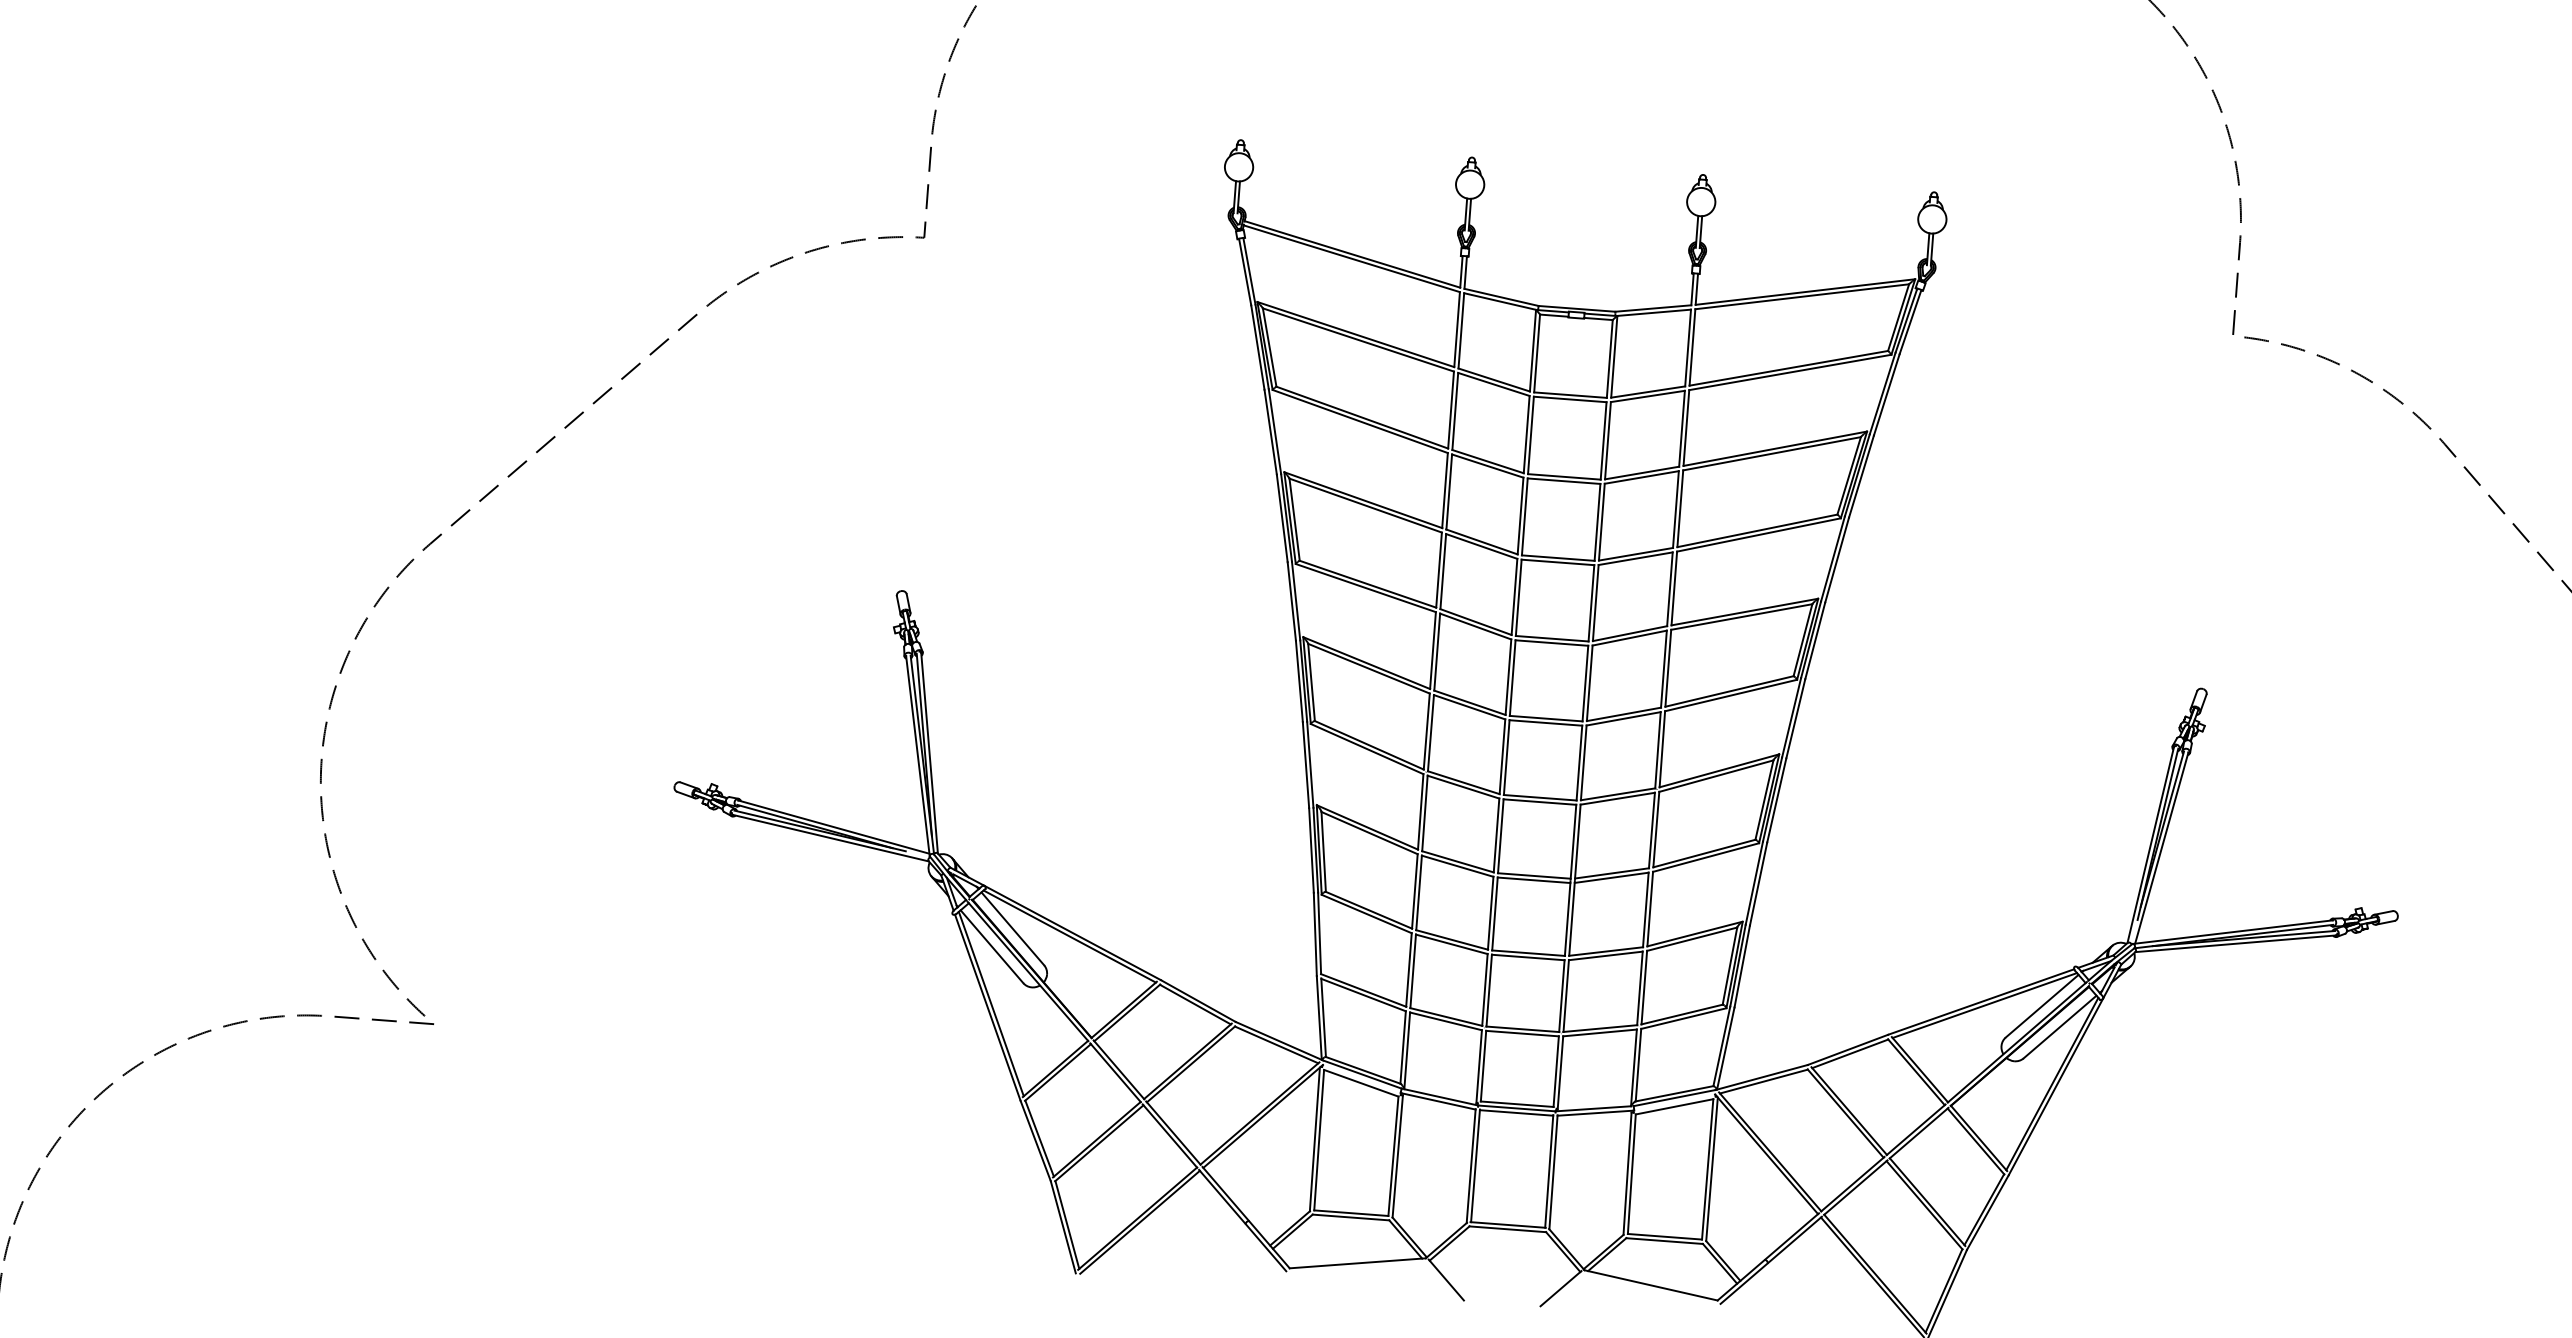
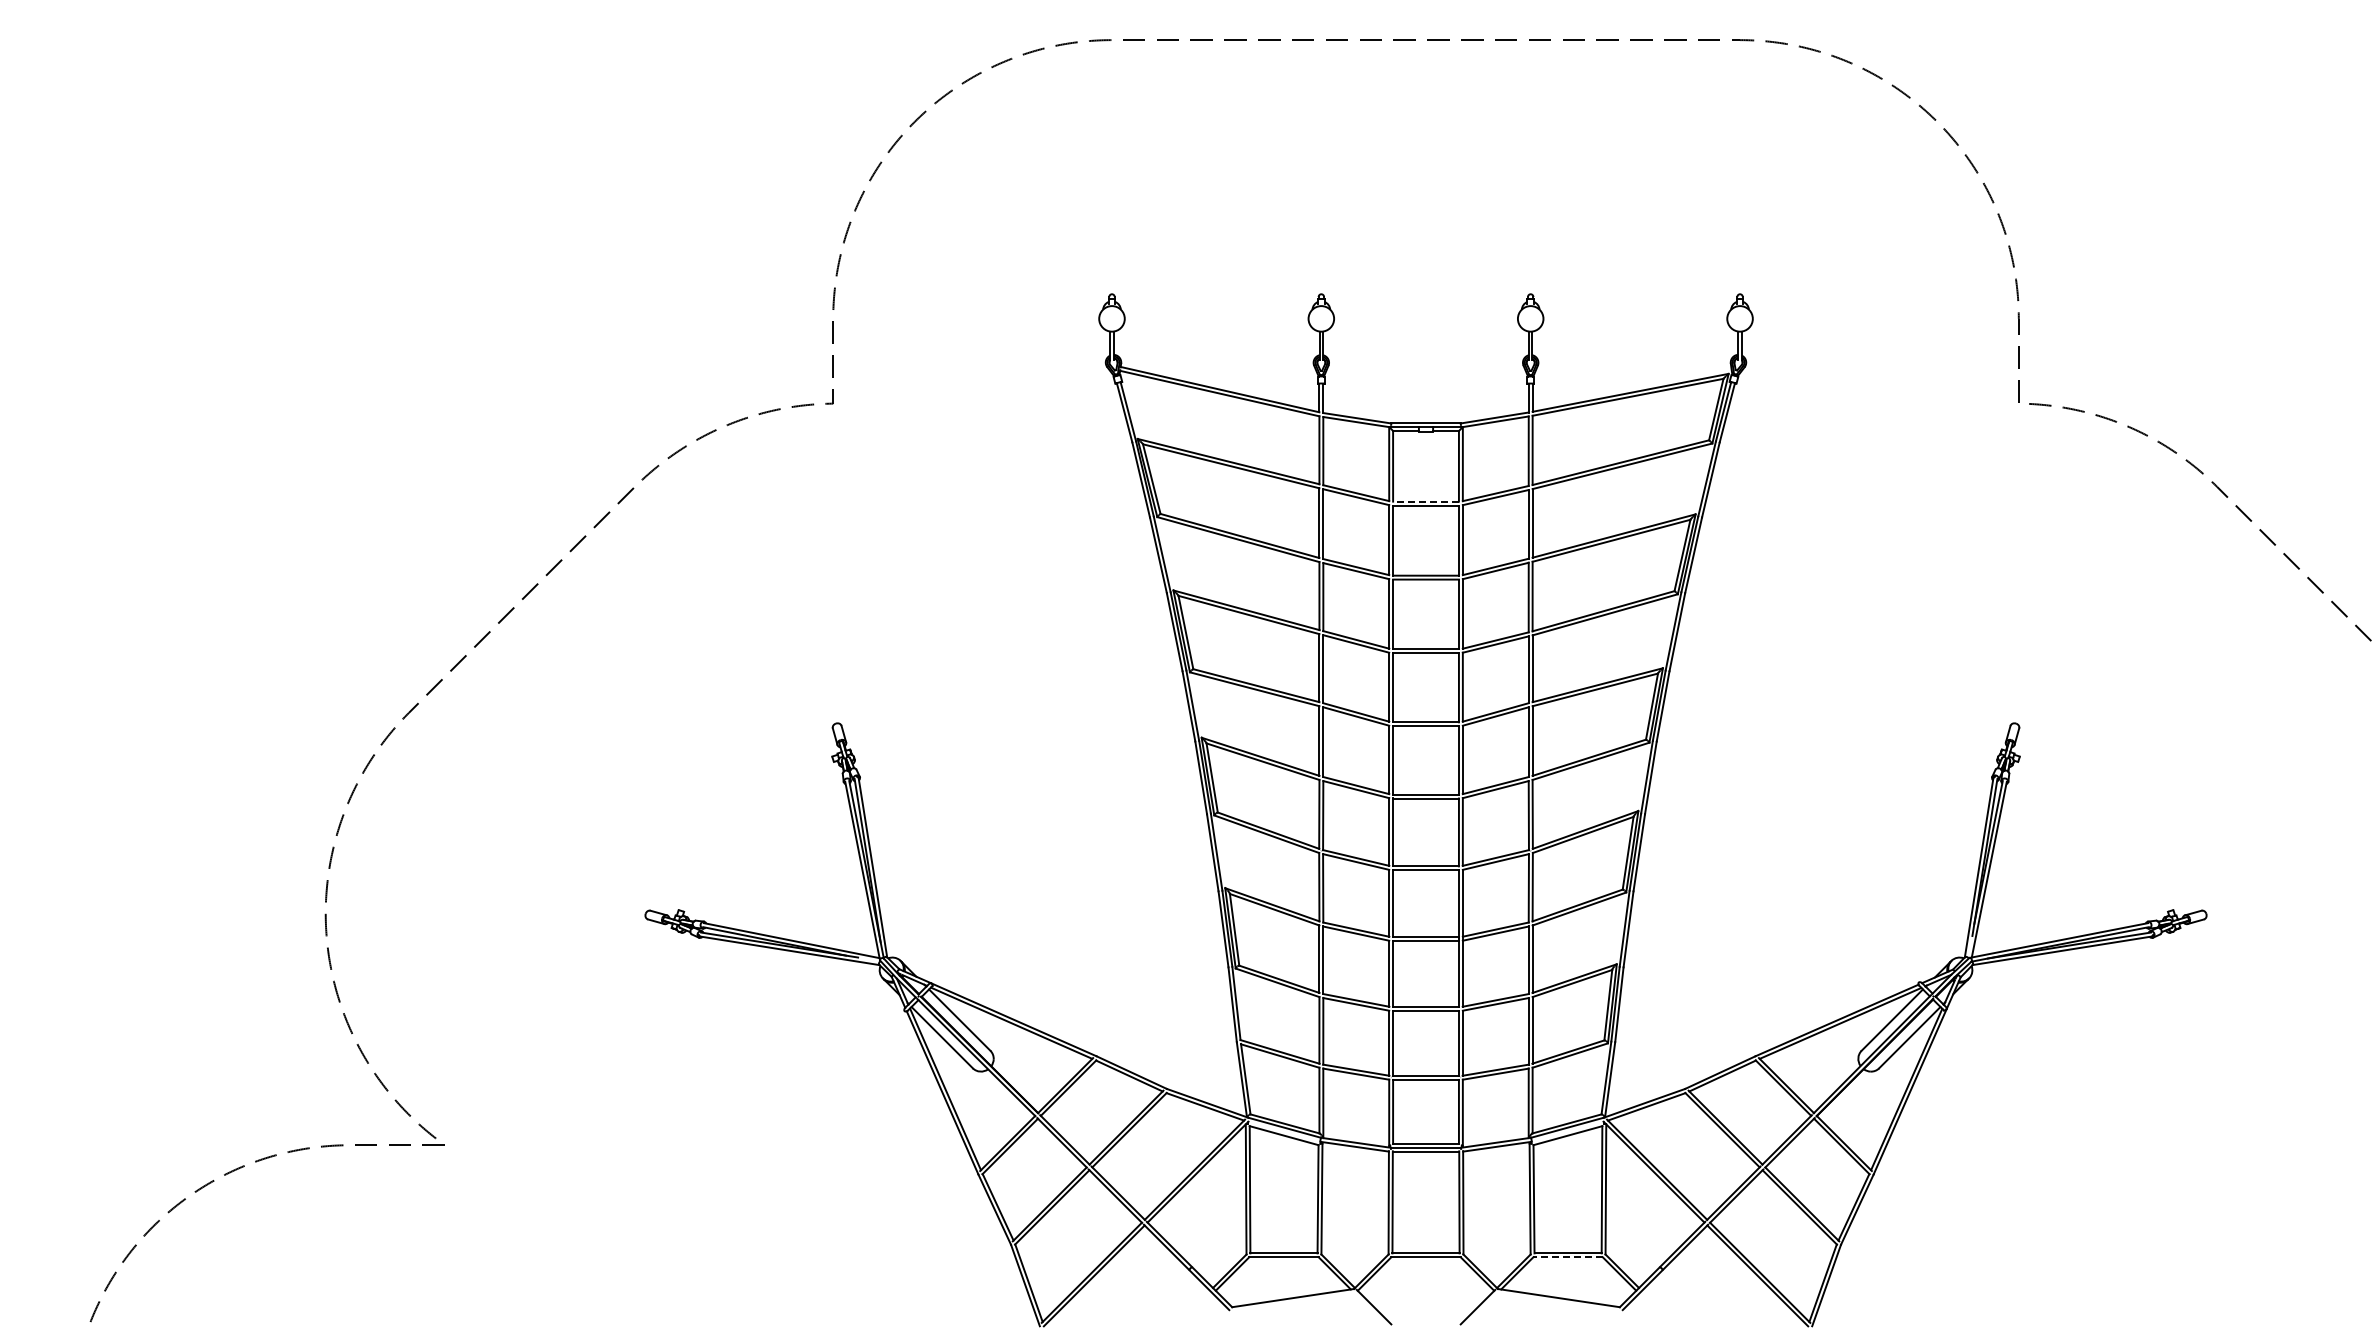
line: (1571, 395) -> (1426, 501), solid -> dashed
line: (1665, 1241) -> (1568, 1257), solid -> dashed

